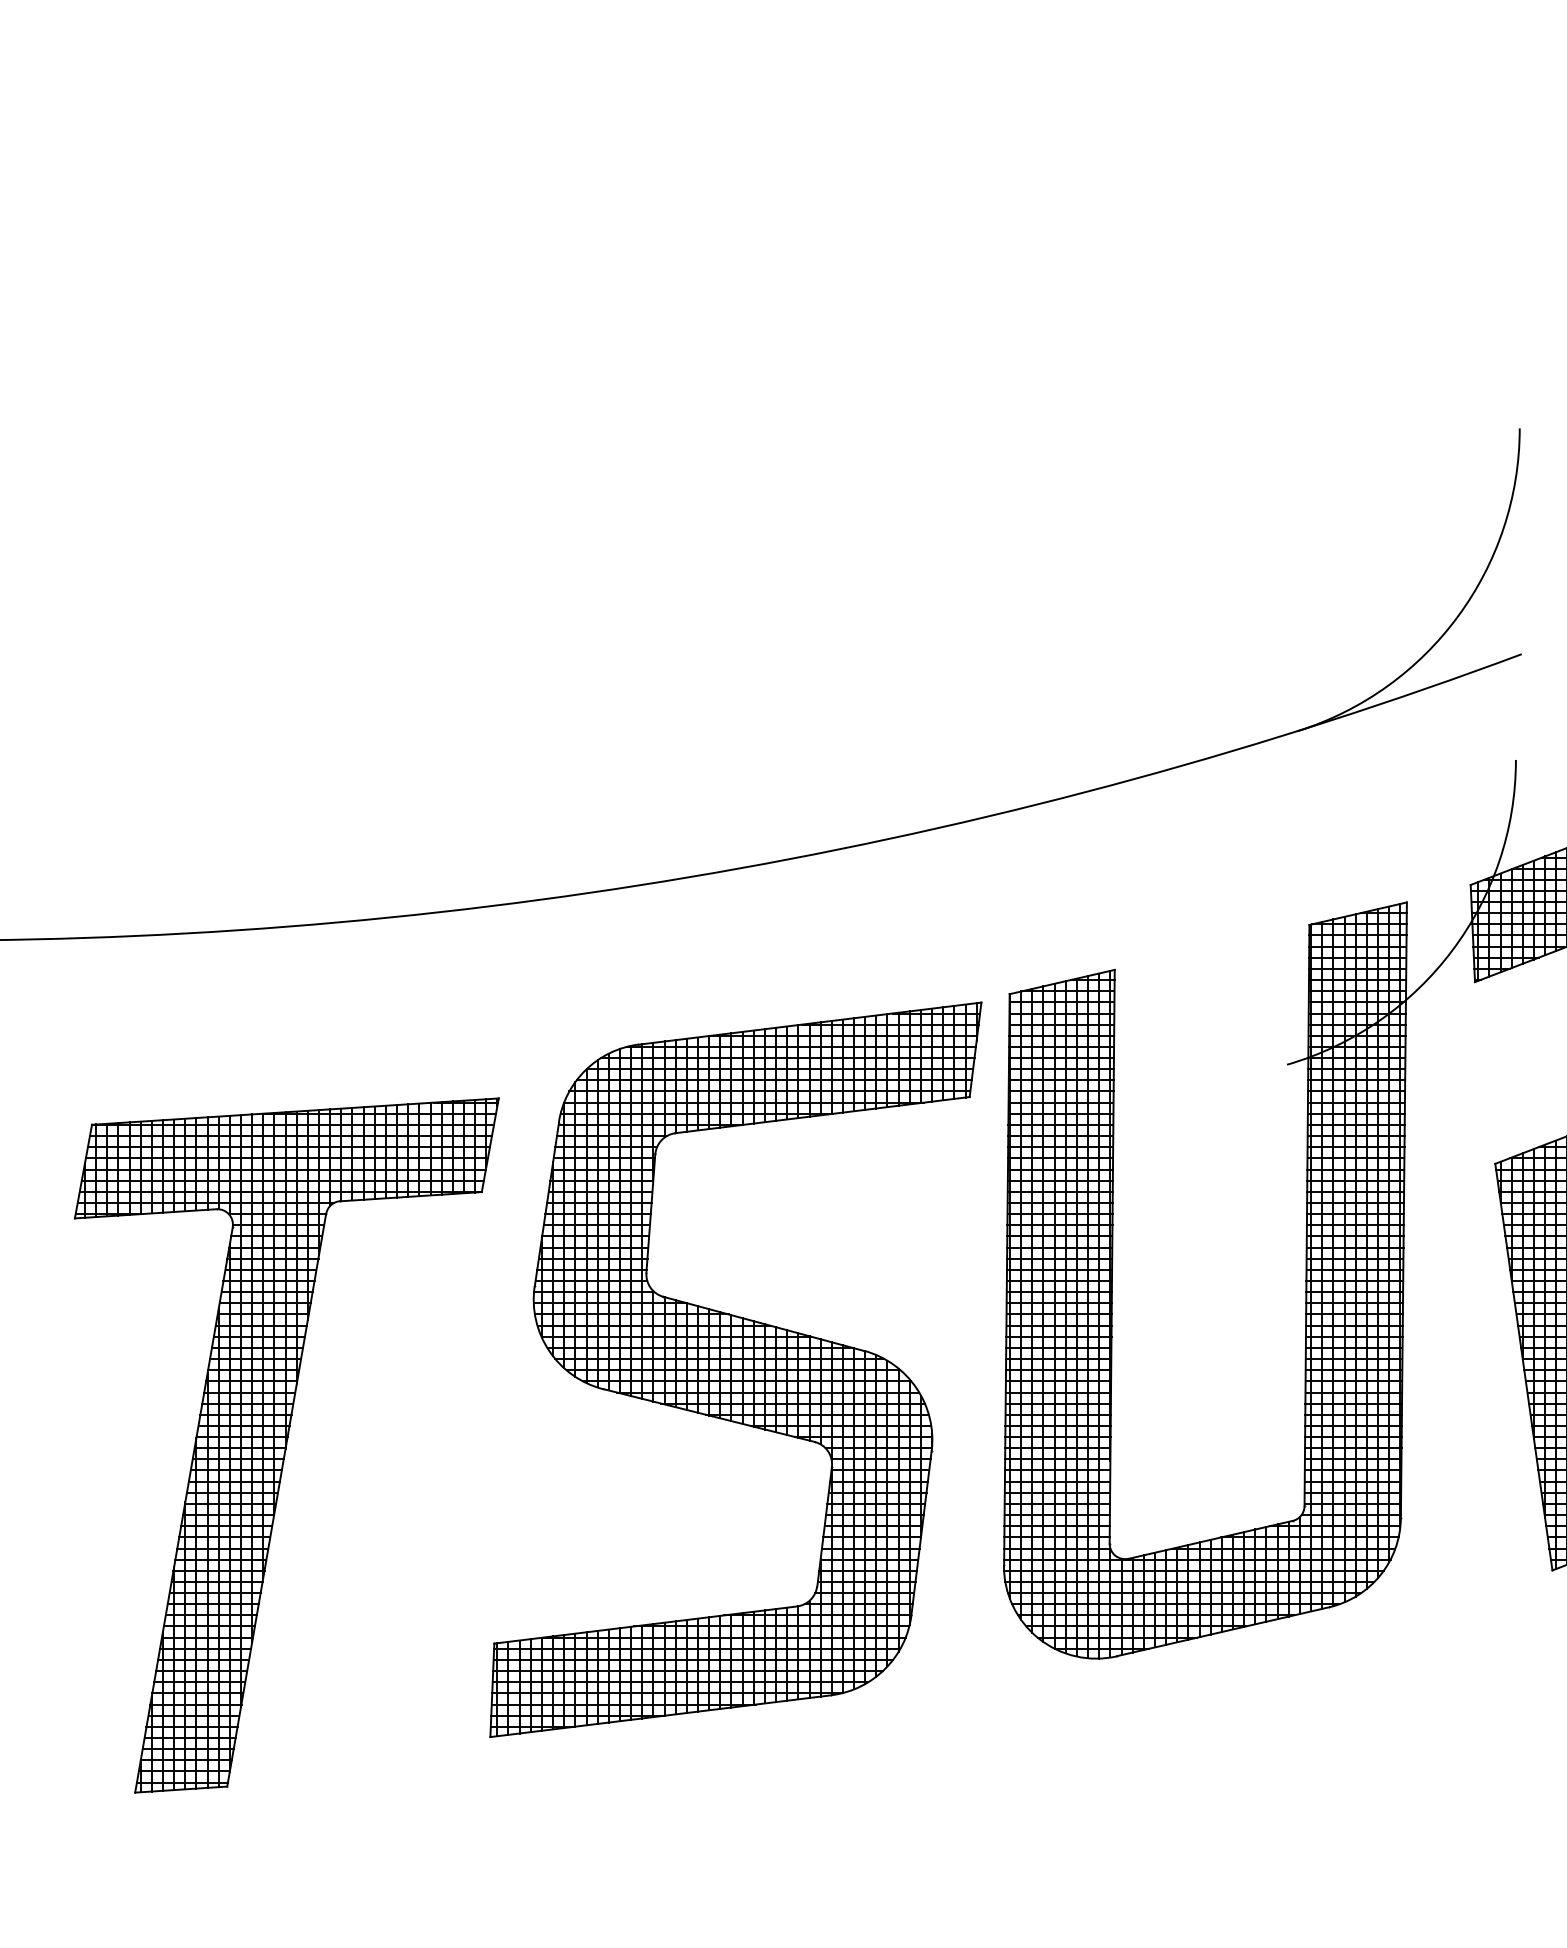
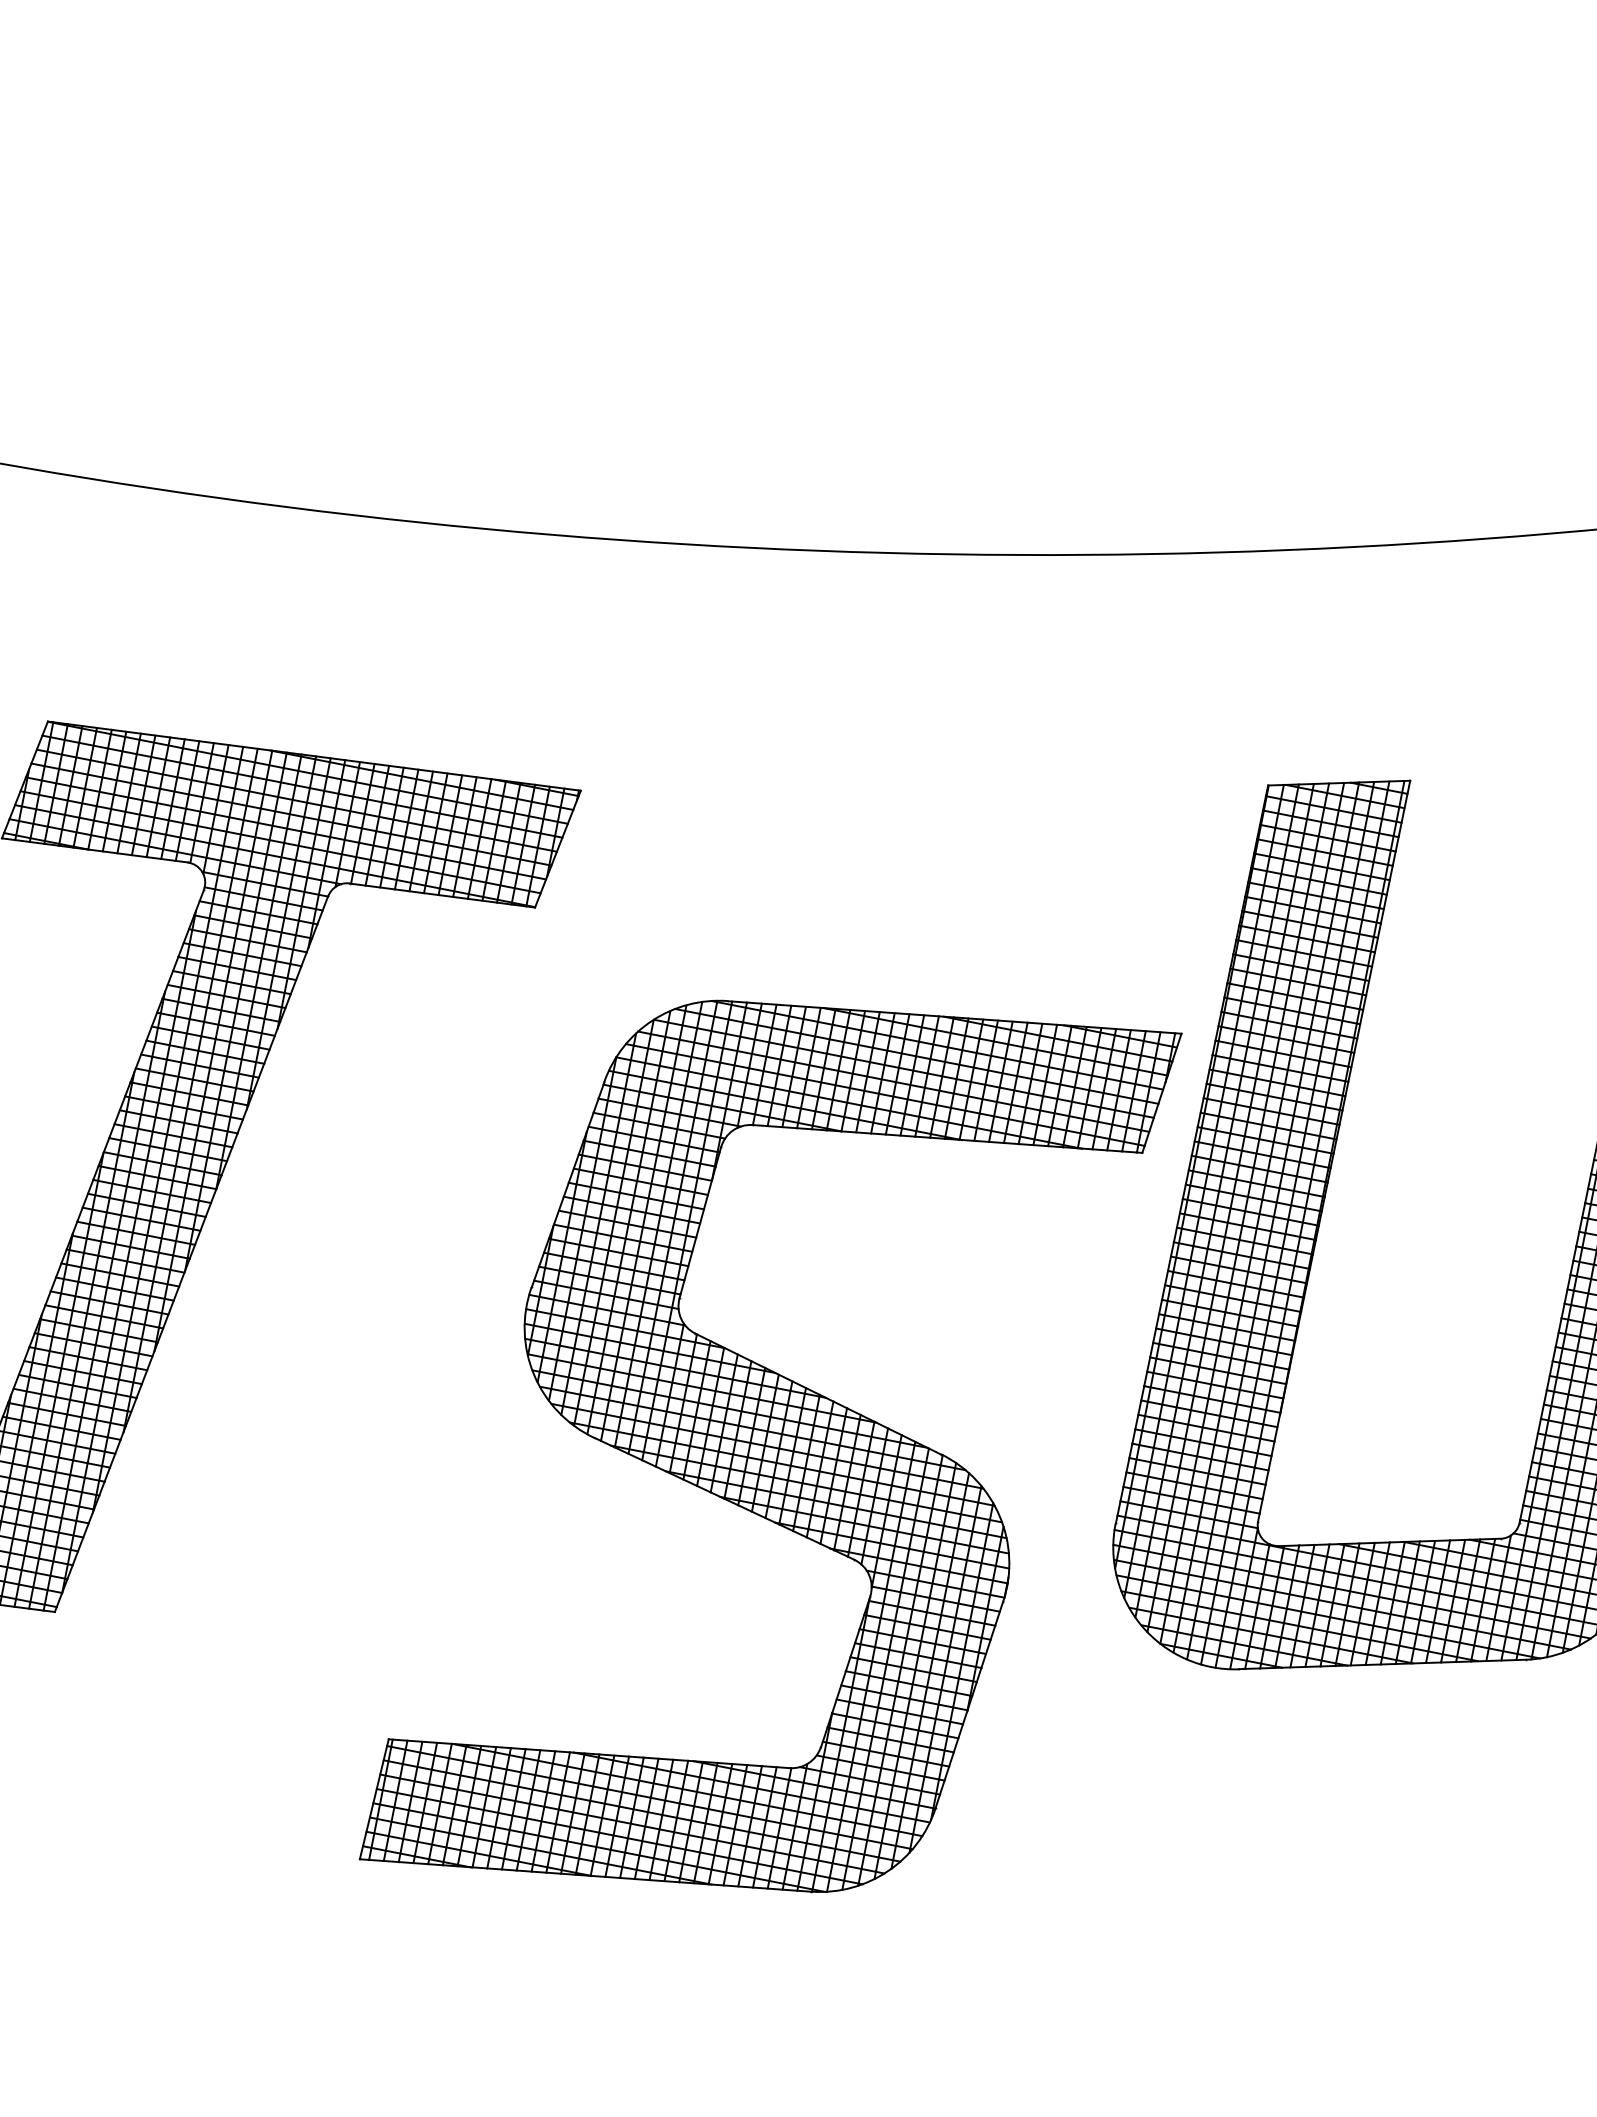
part: (735, 1369) -> (770, 1445), moved

